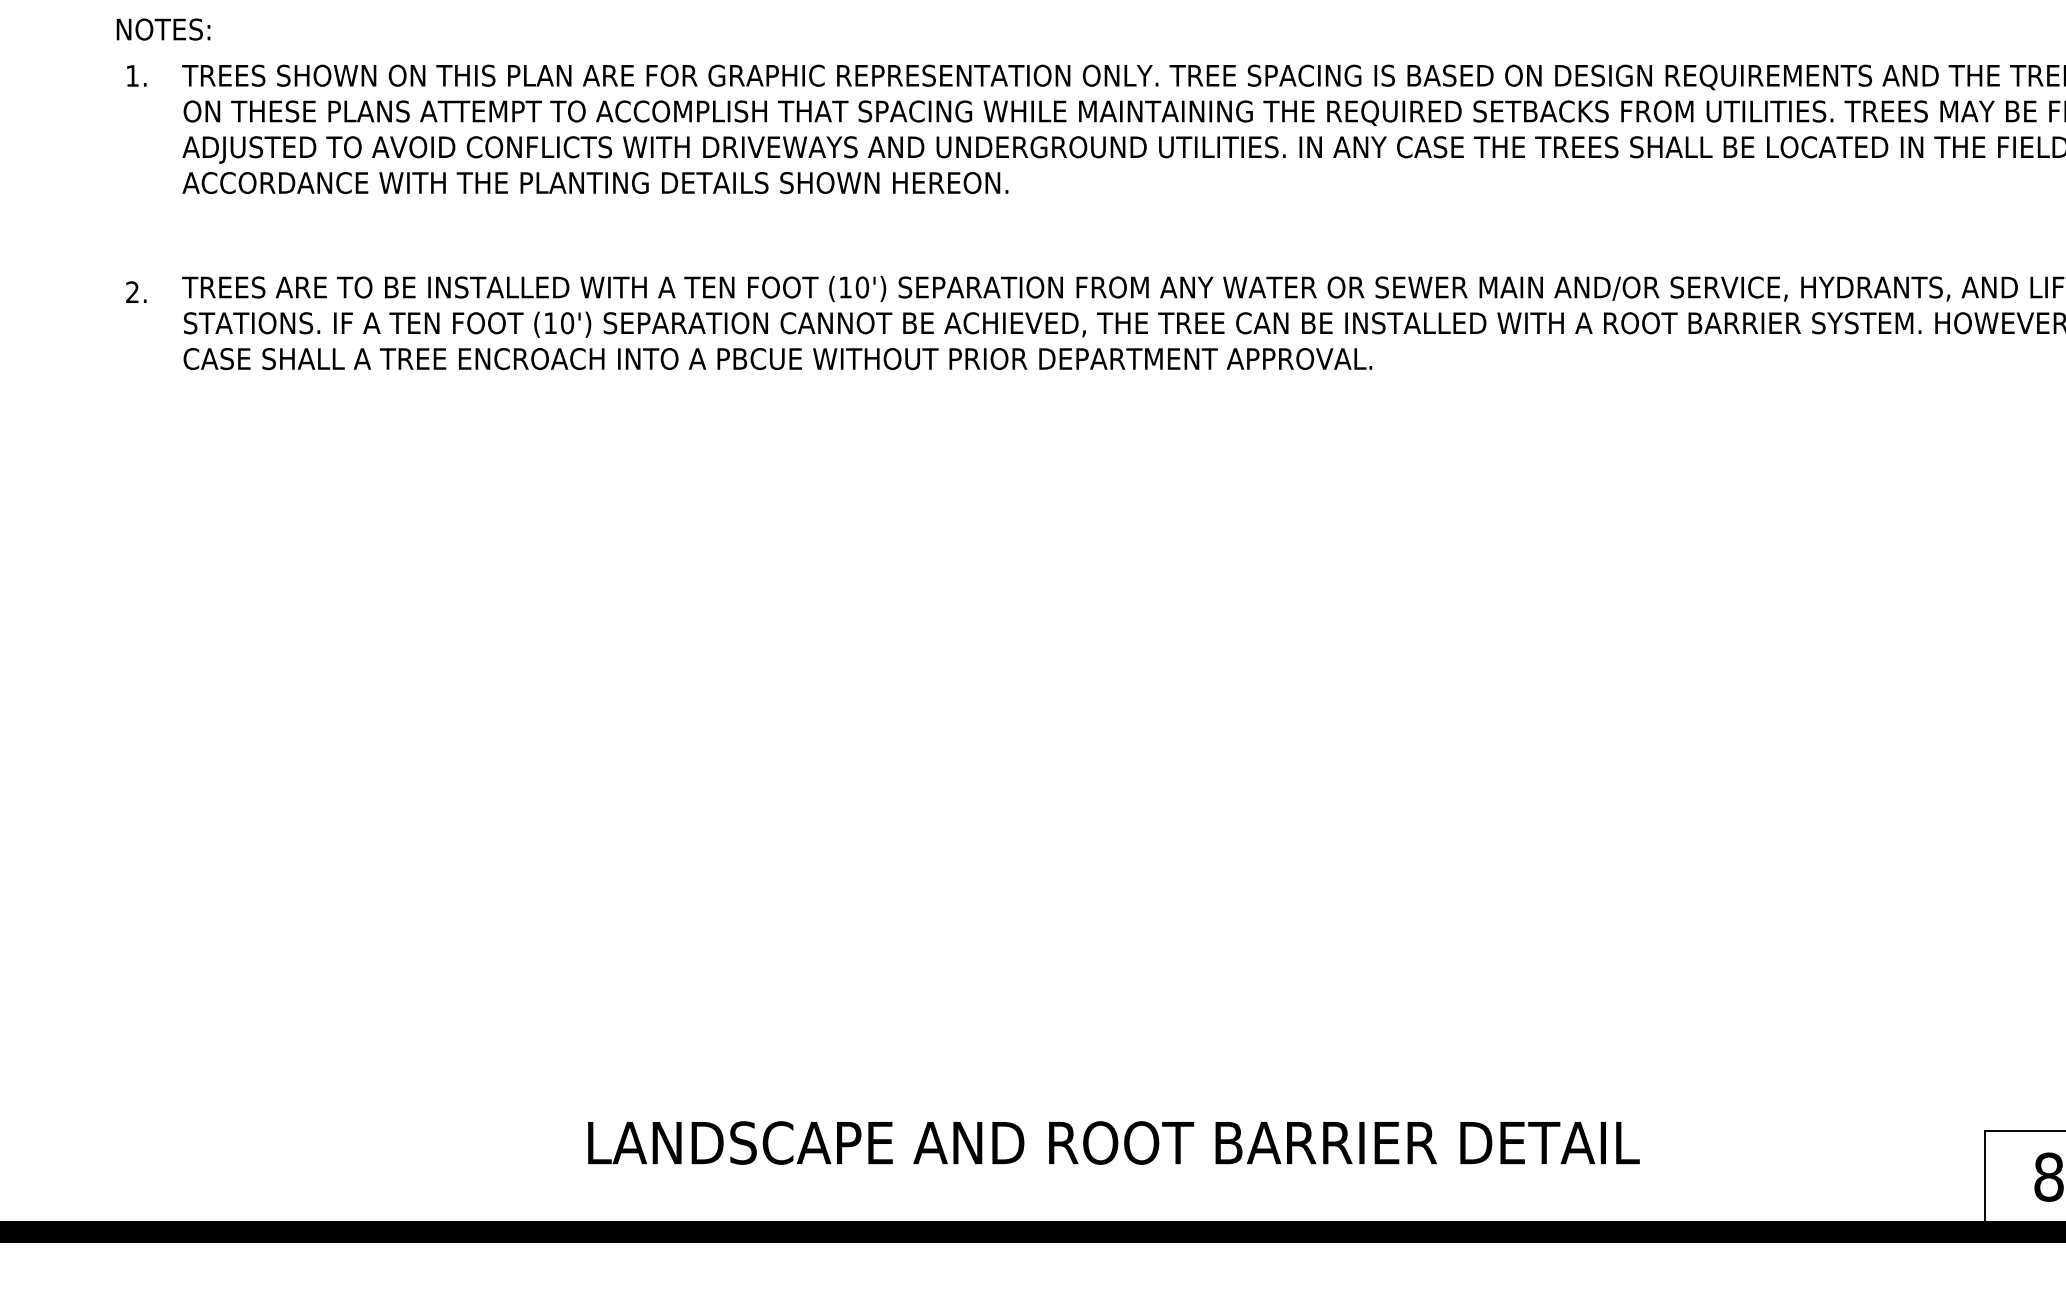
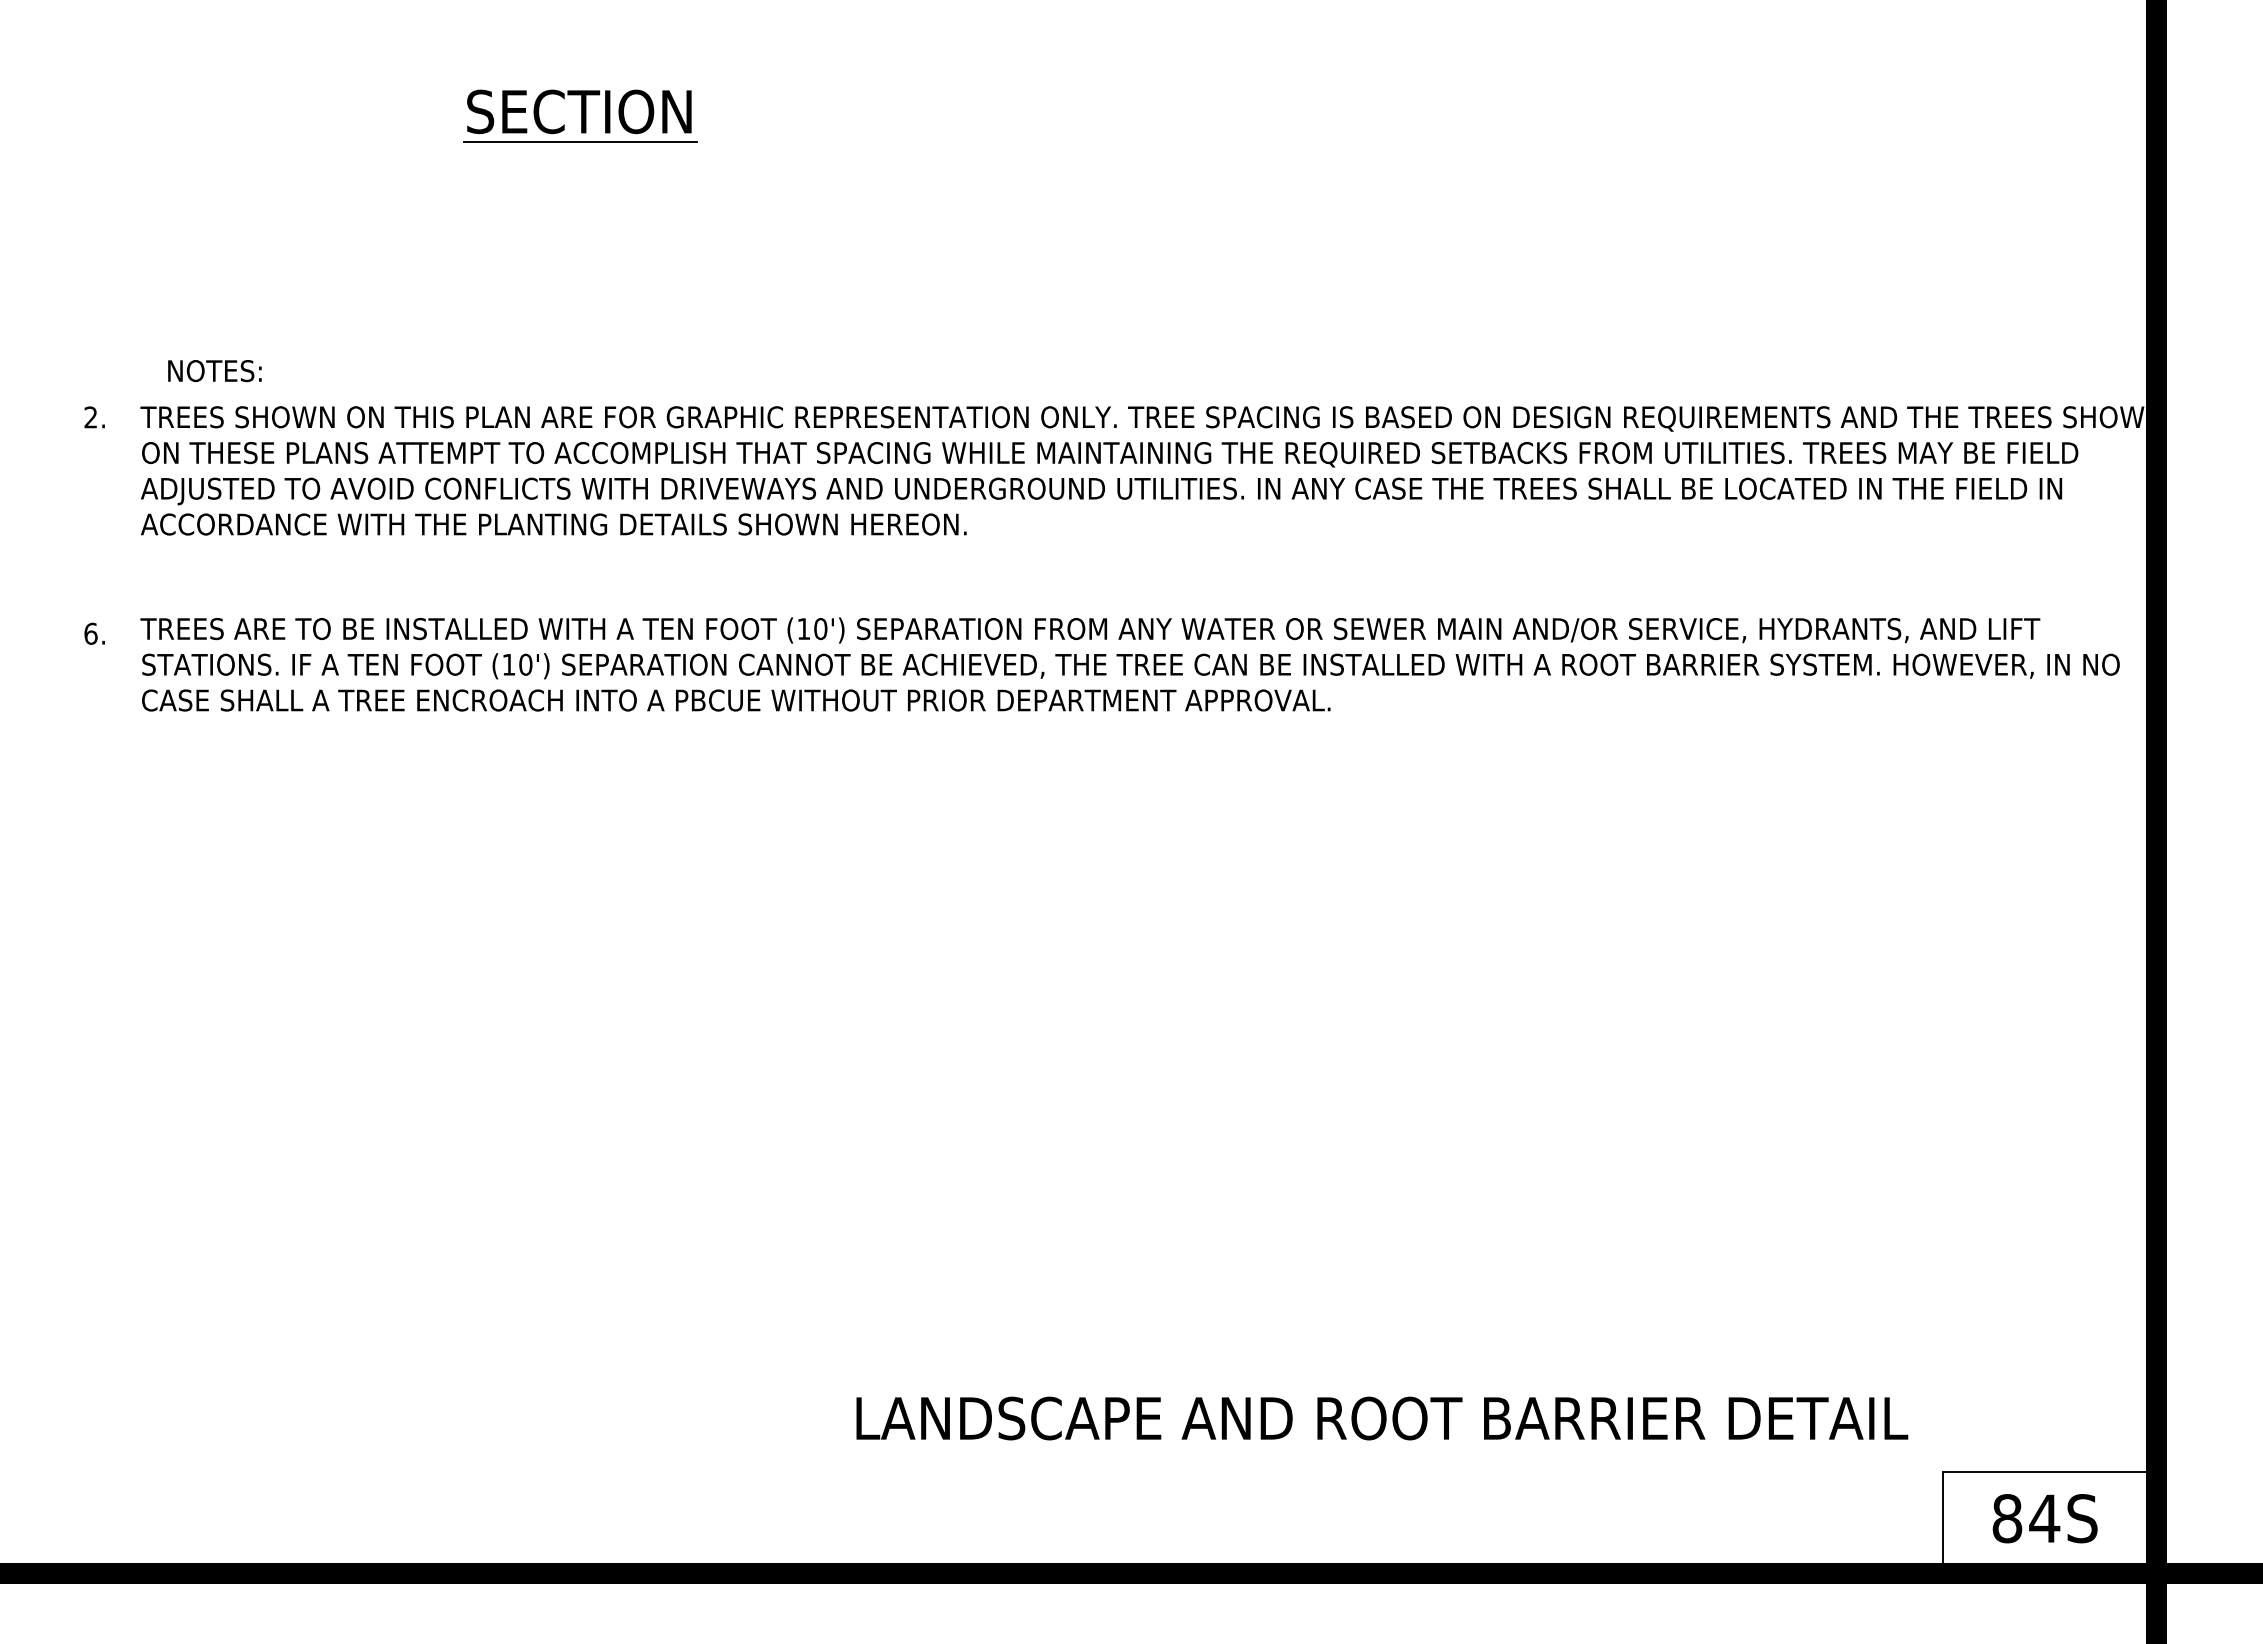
text: (163, 30) -> (214, 371), moved
text: (132, 76) -> (90, 417), 1. -> 2.
text: (132, 292) -> (90, 633), 2. -> 6.
text: (1114, 1143) -> (1382, 1418), moved

